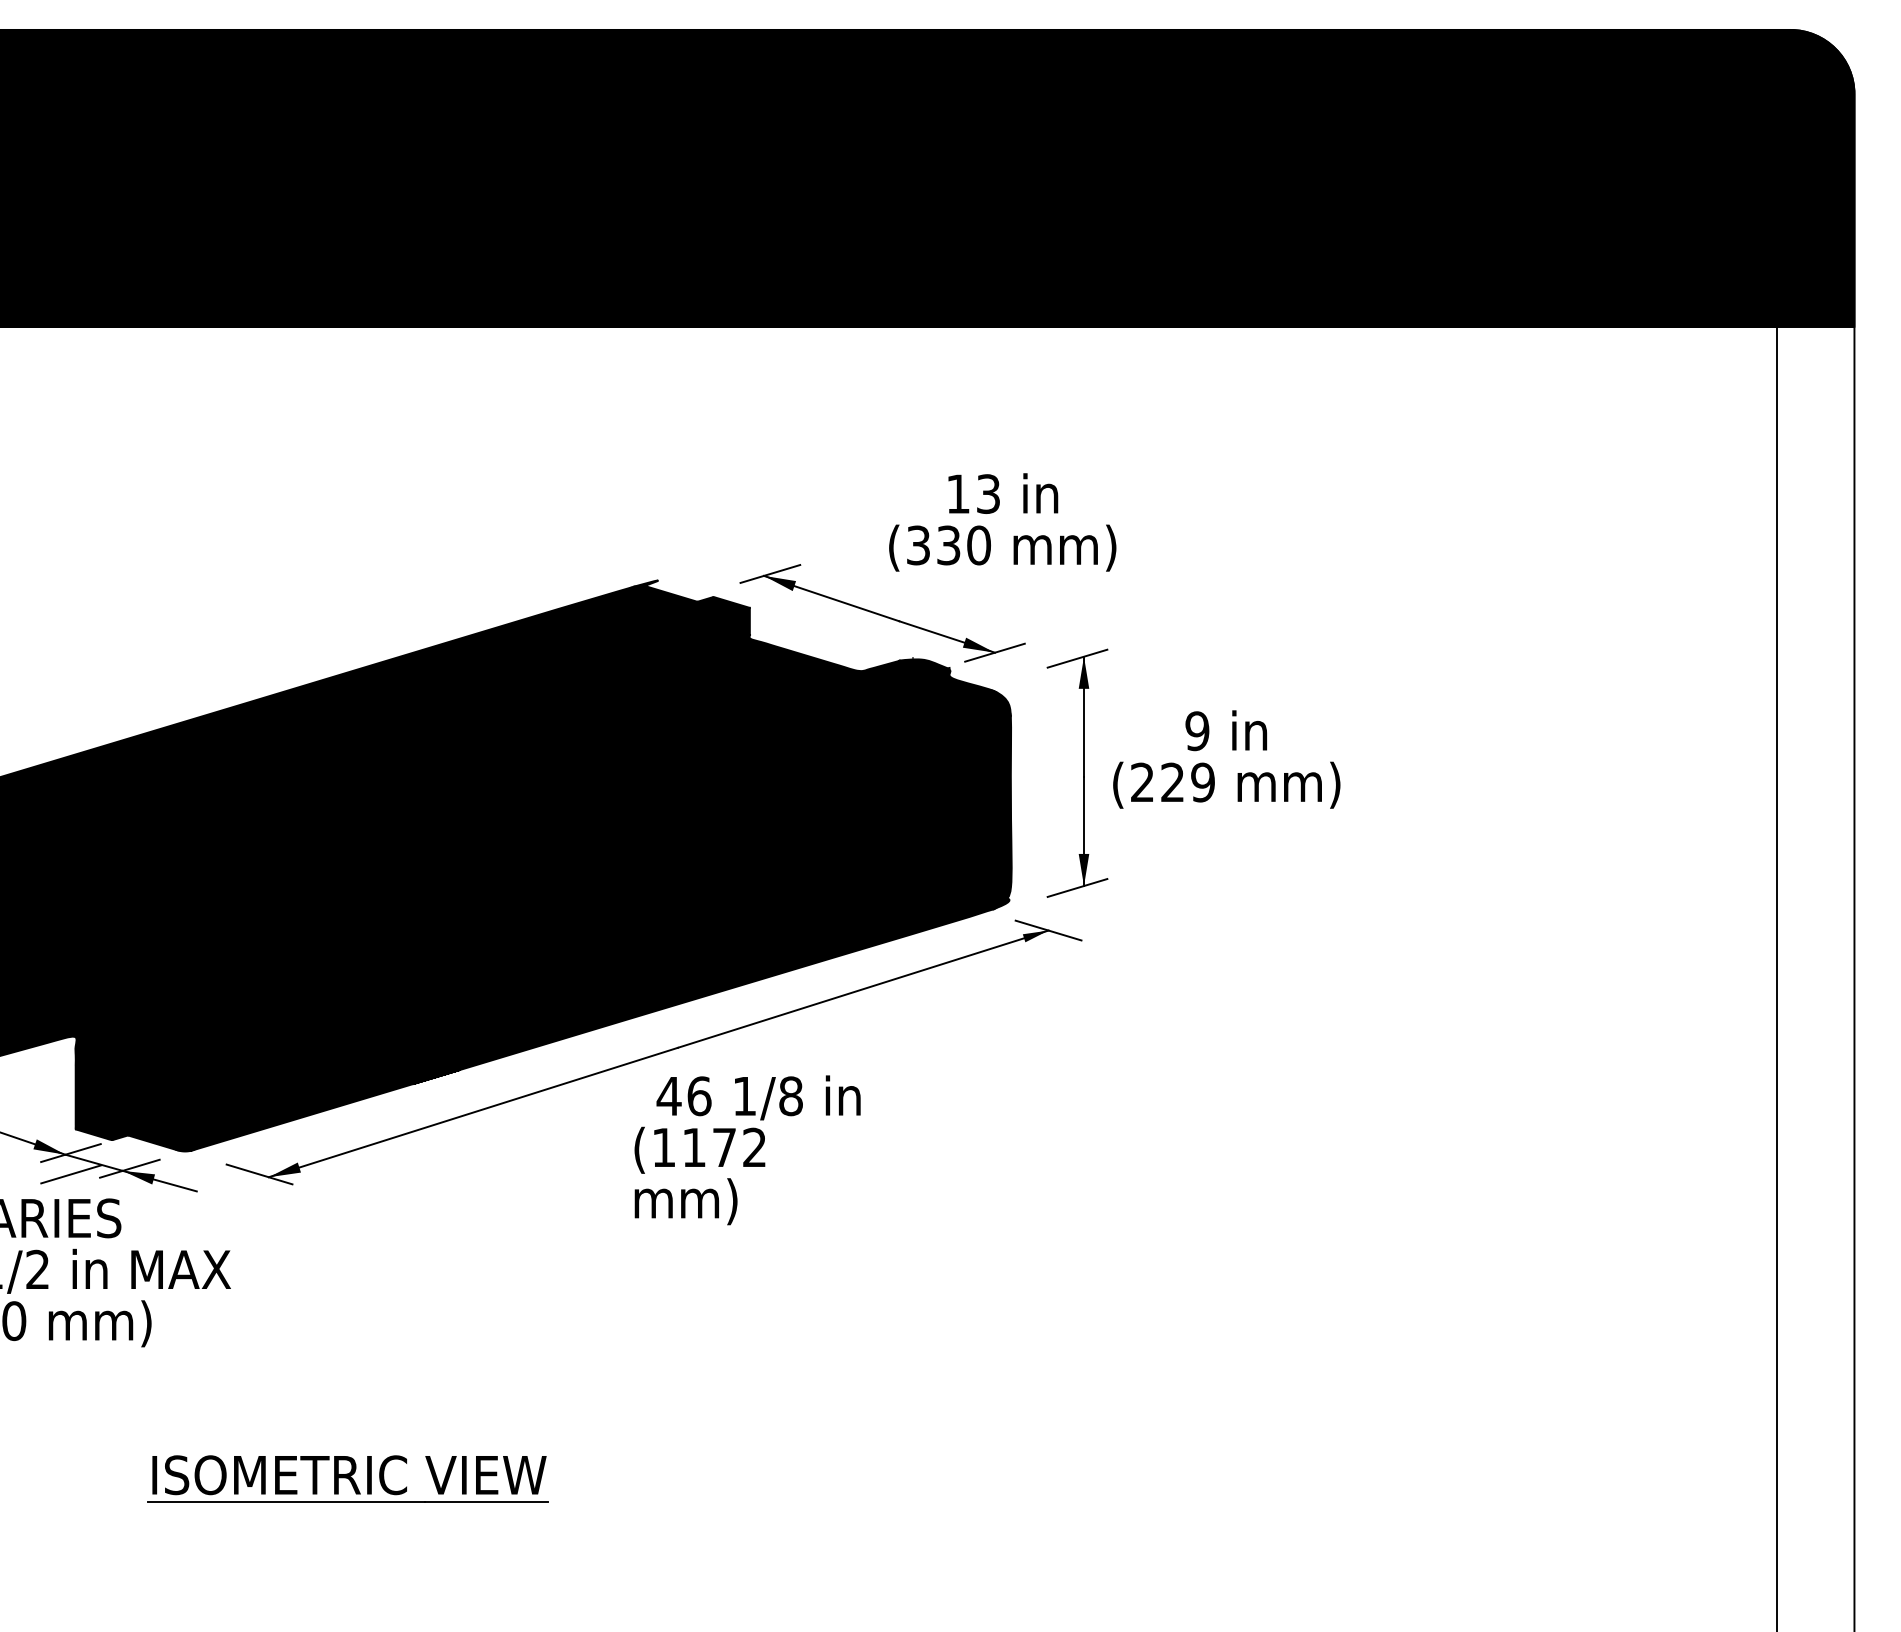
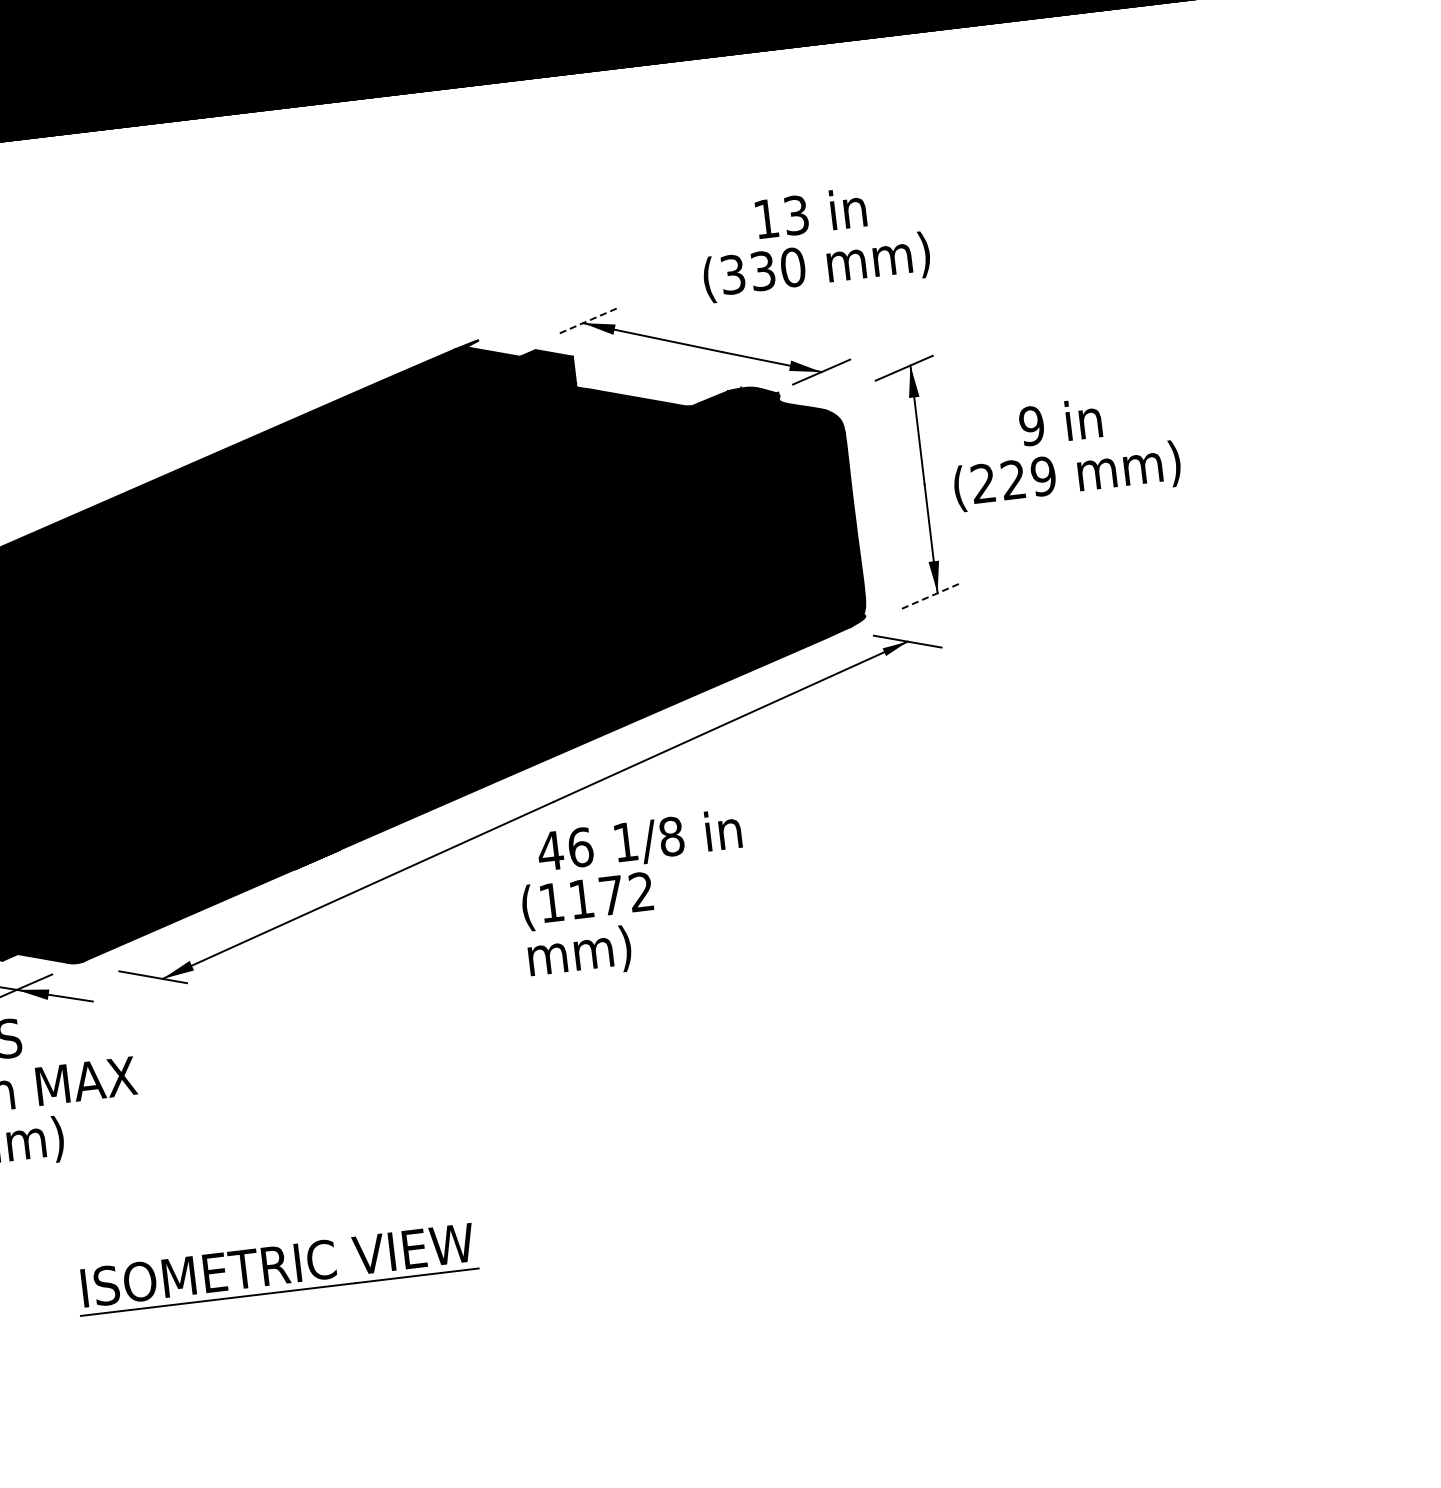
line: (770, 573) -> (589, 320), solid -> dashed
line: (1077, 887) -> (931, 595), solid -> dashed

